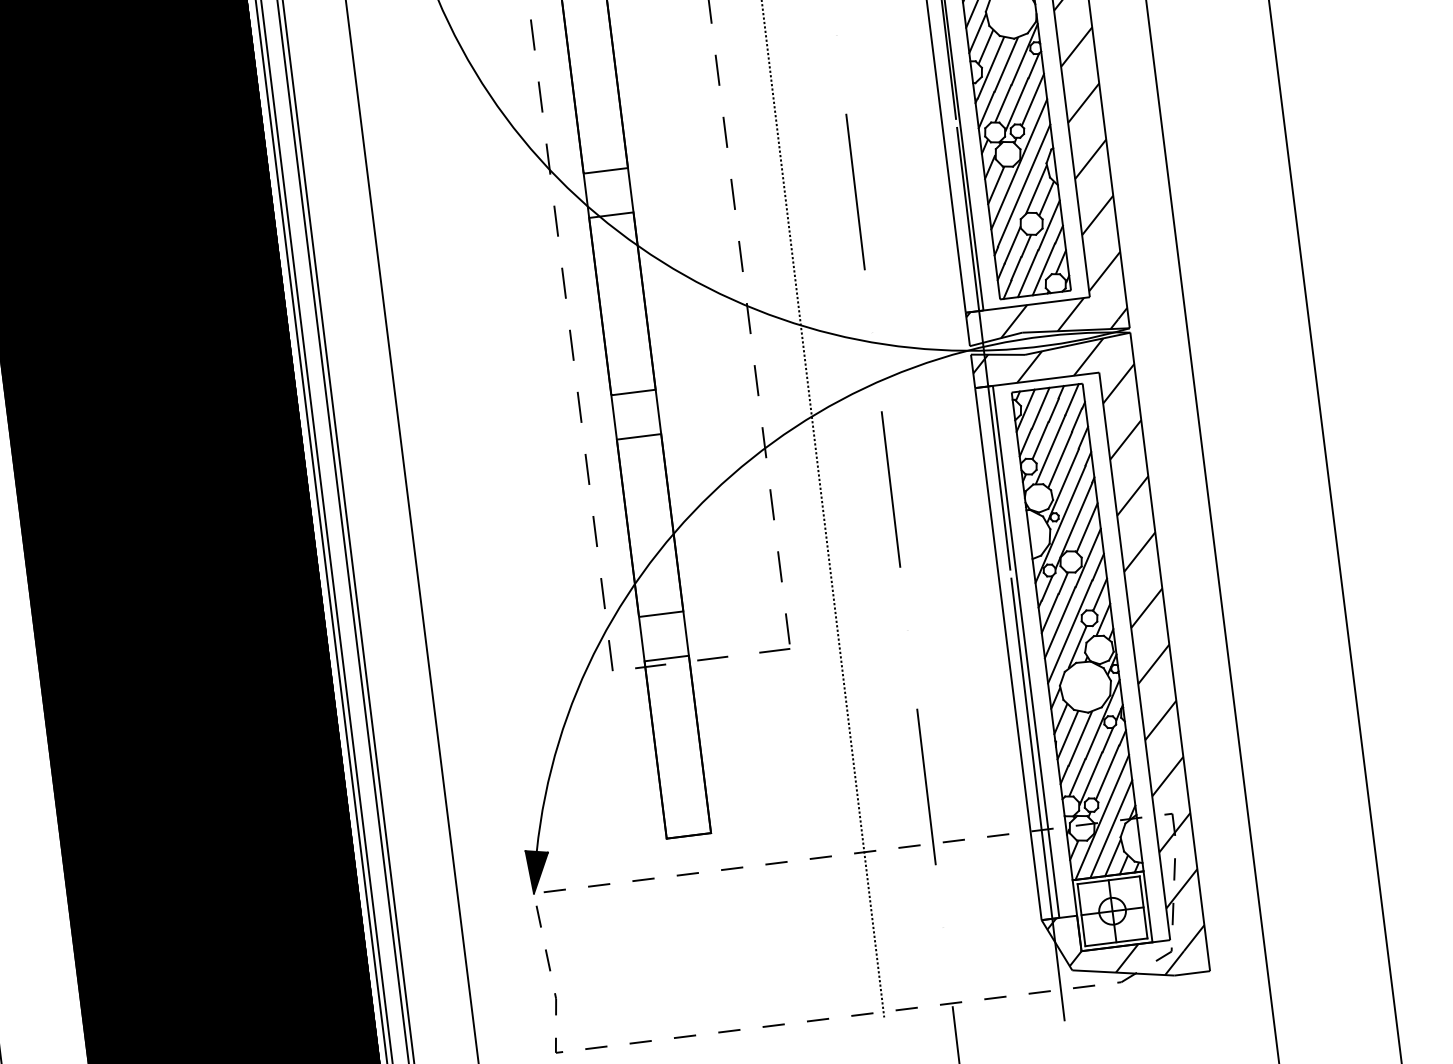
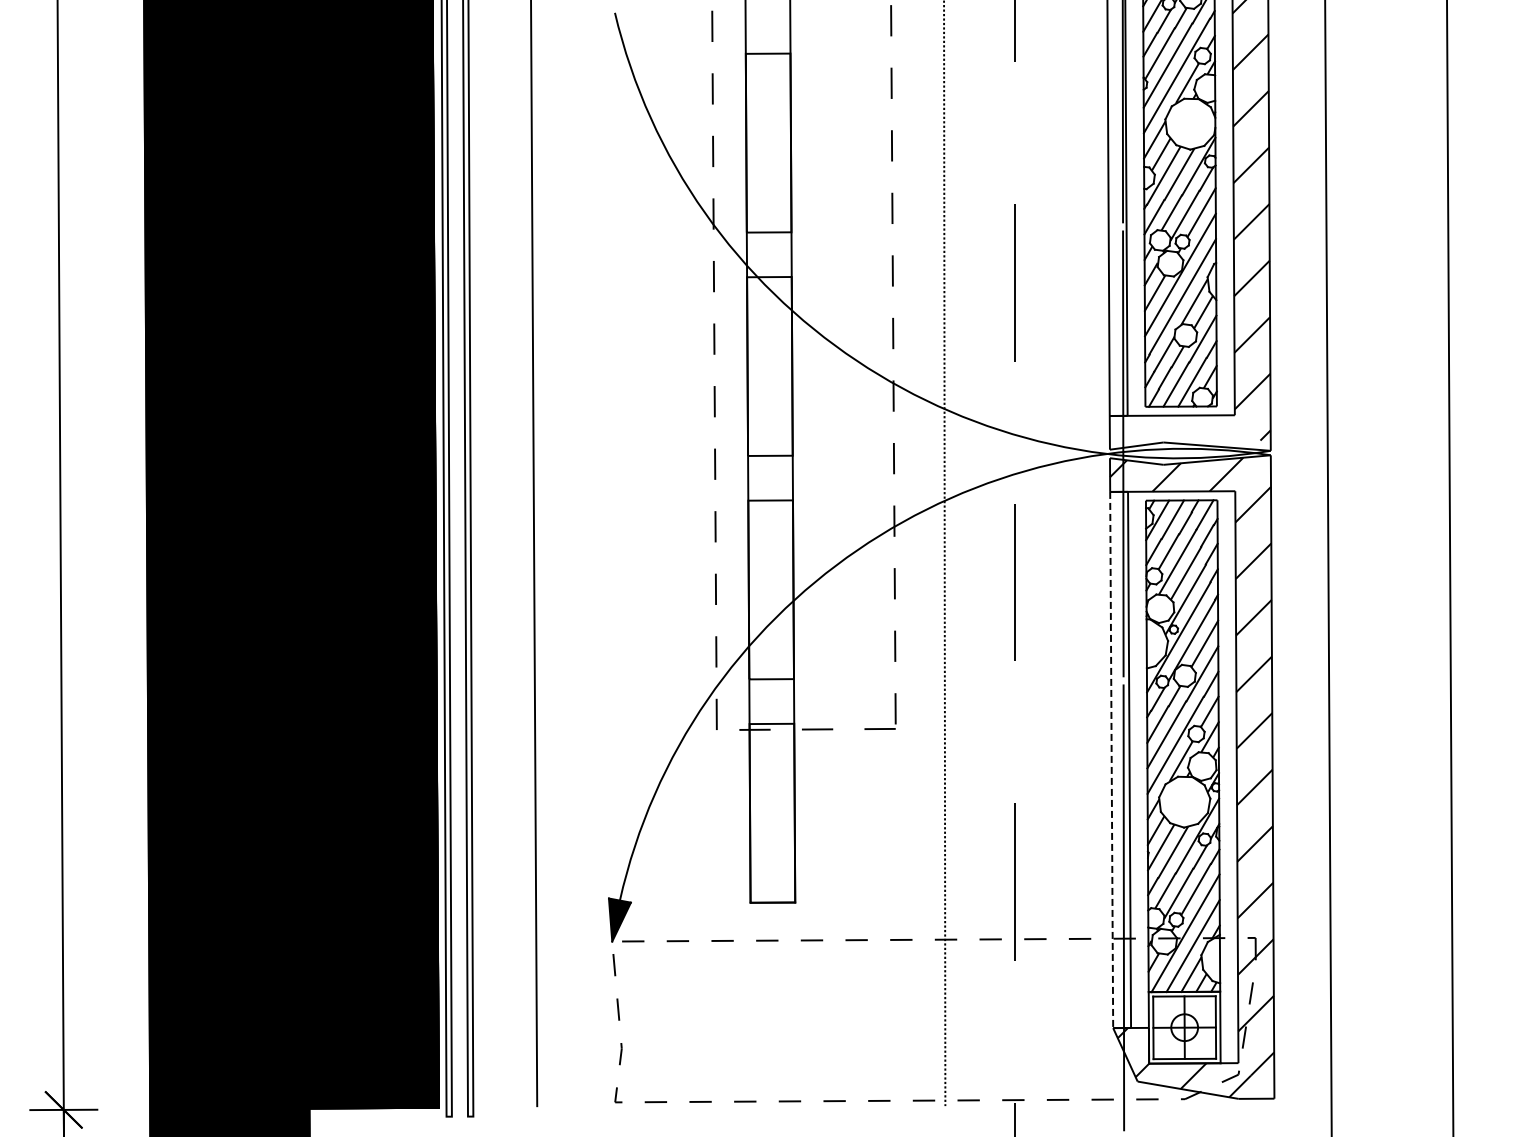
hatch: (1041, 320) -> (1184, 432), removed
line: (1008, 654) -> (1111, 760), solid -> dashed

